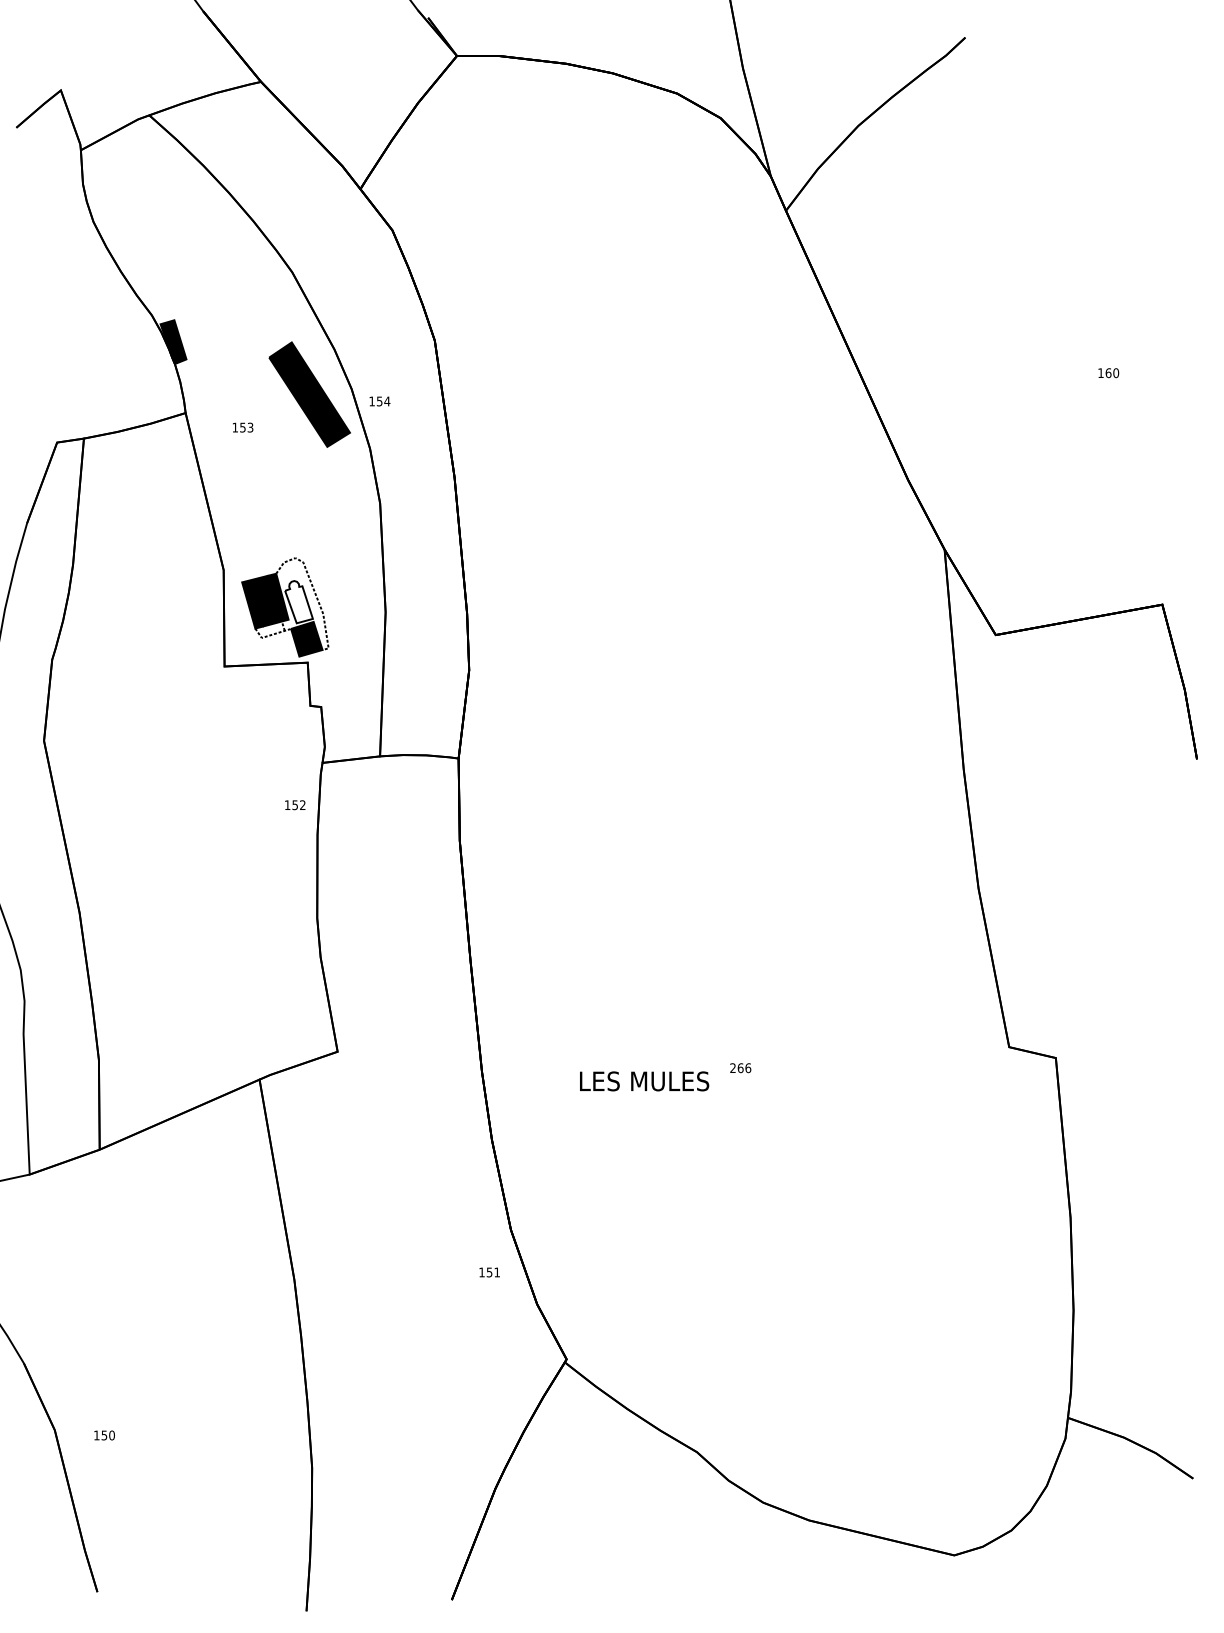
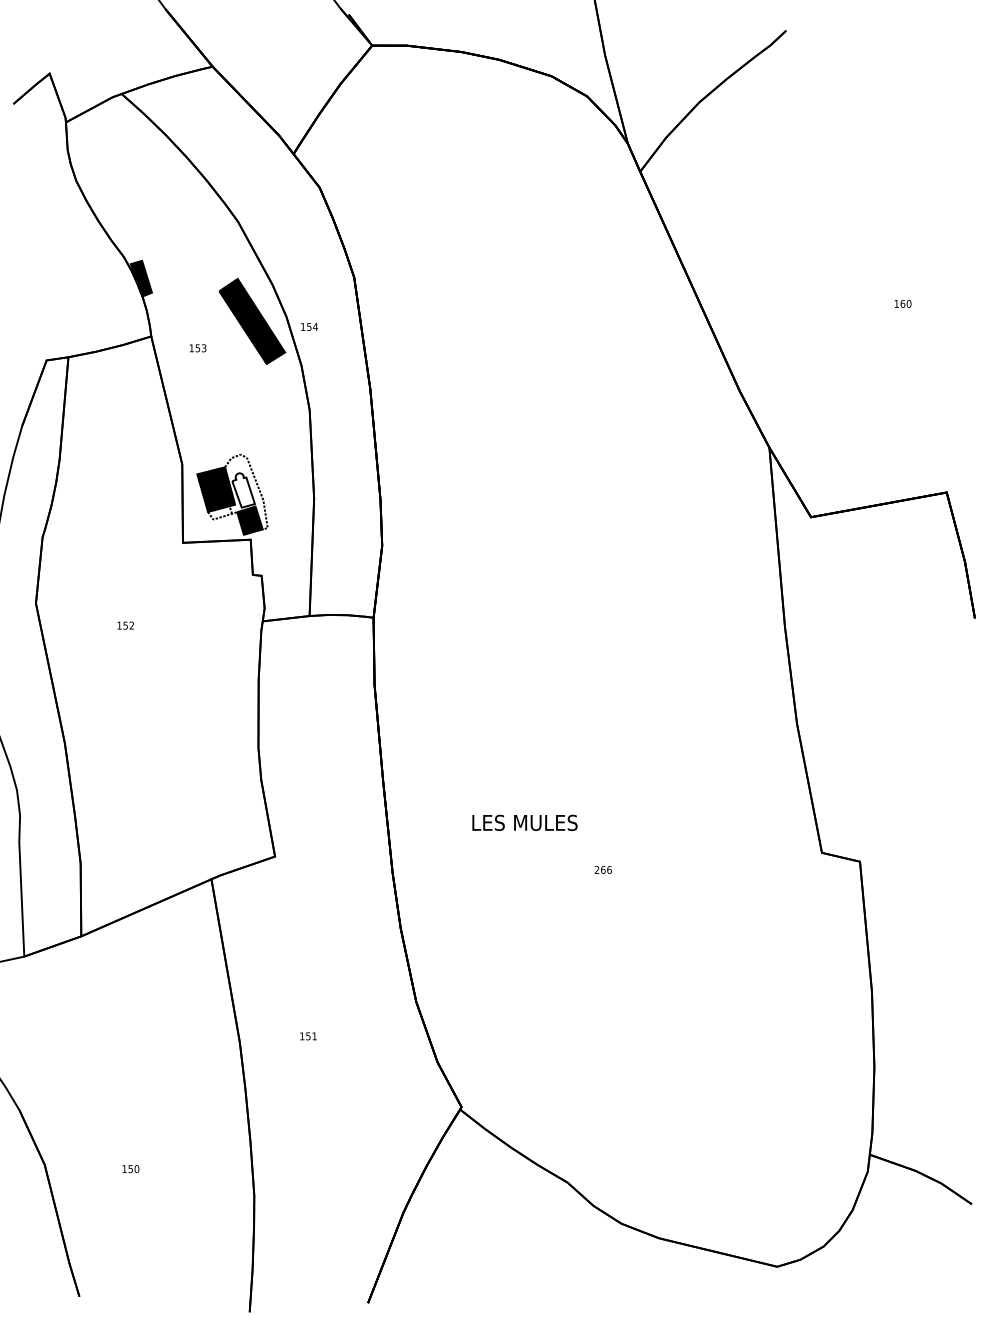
text: (295, 805) -> (125, 625), moved
text: (644, 1081) -> (524, 822), moved
text: (489, 1272) -> (308, 1036), moved
text: (104, 1435) -> (130, 1169), moved

